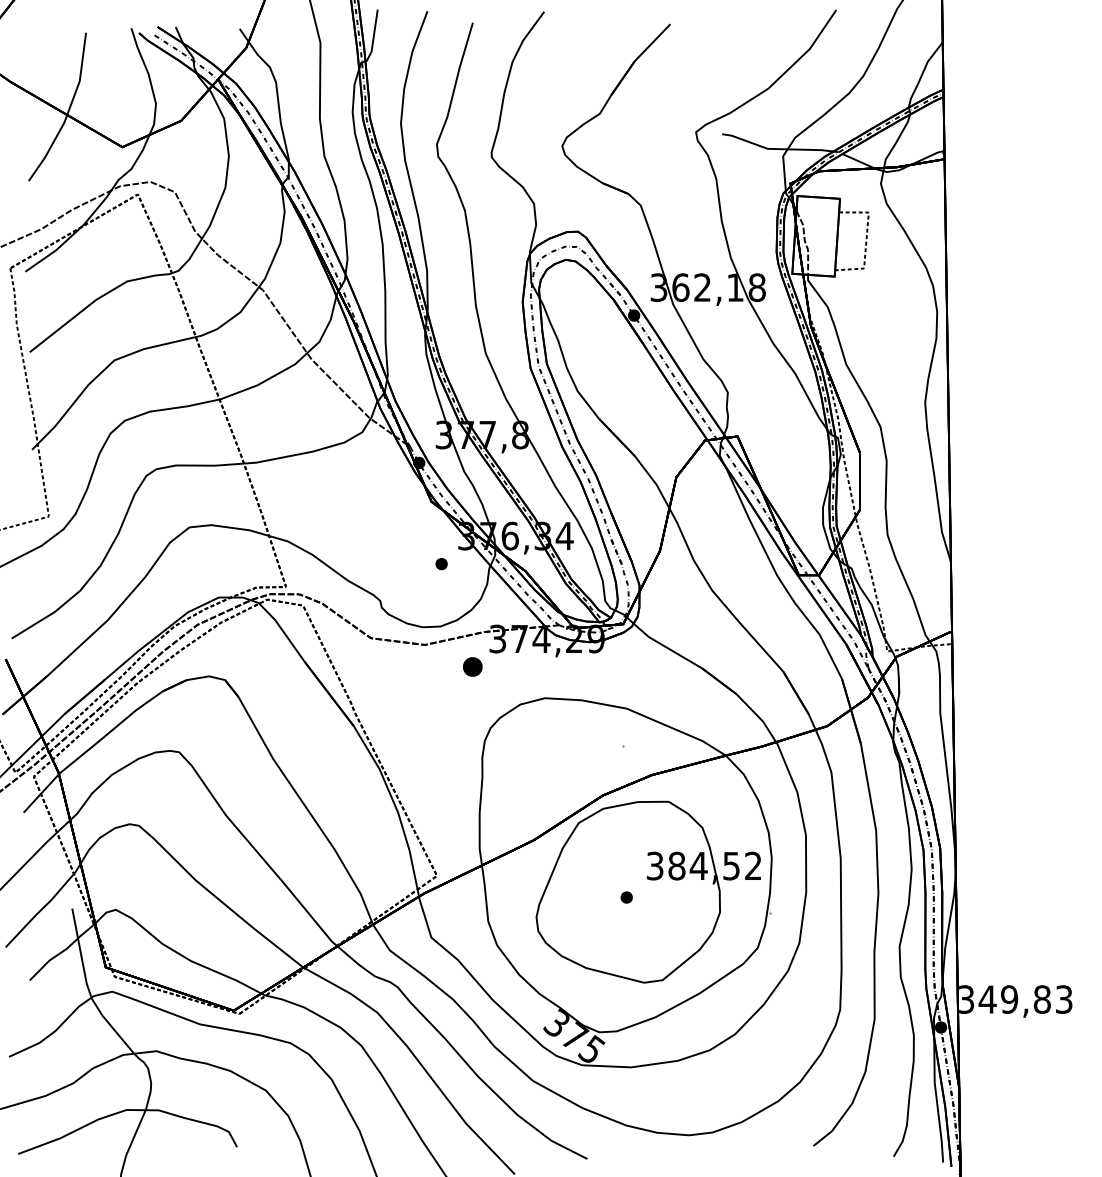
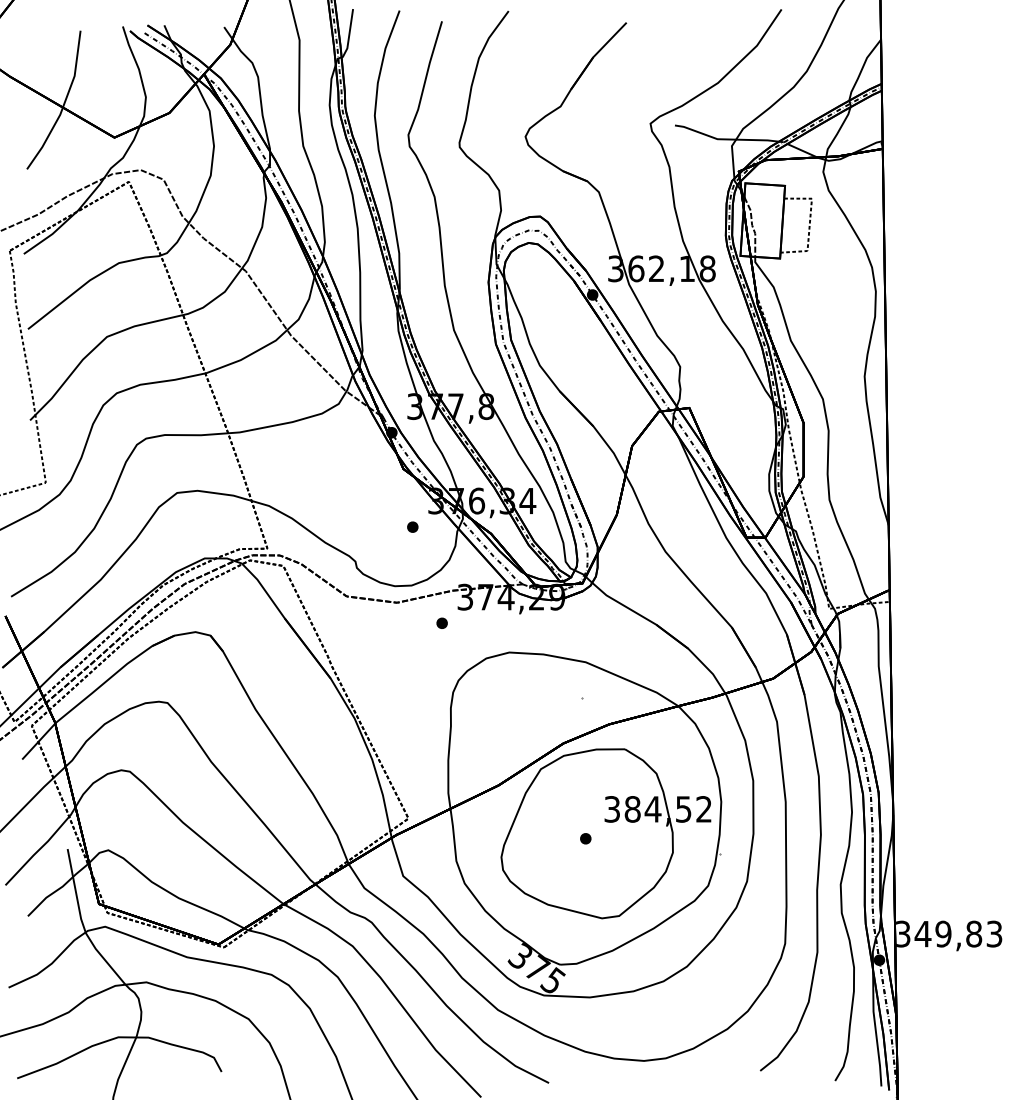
part: (473, 666) -> (442, 622), size x0.62

